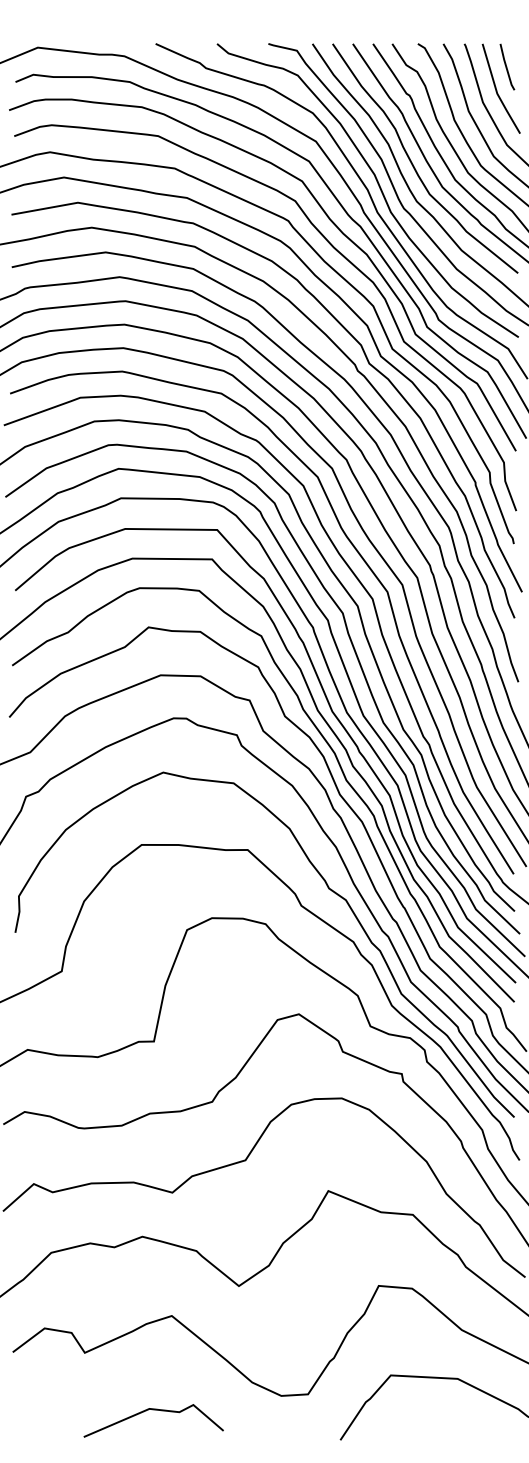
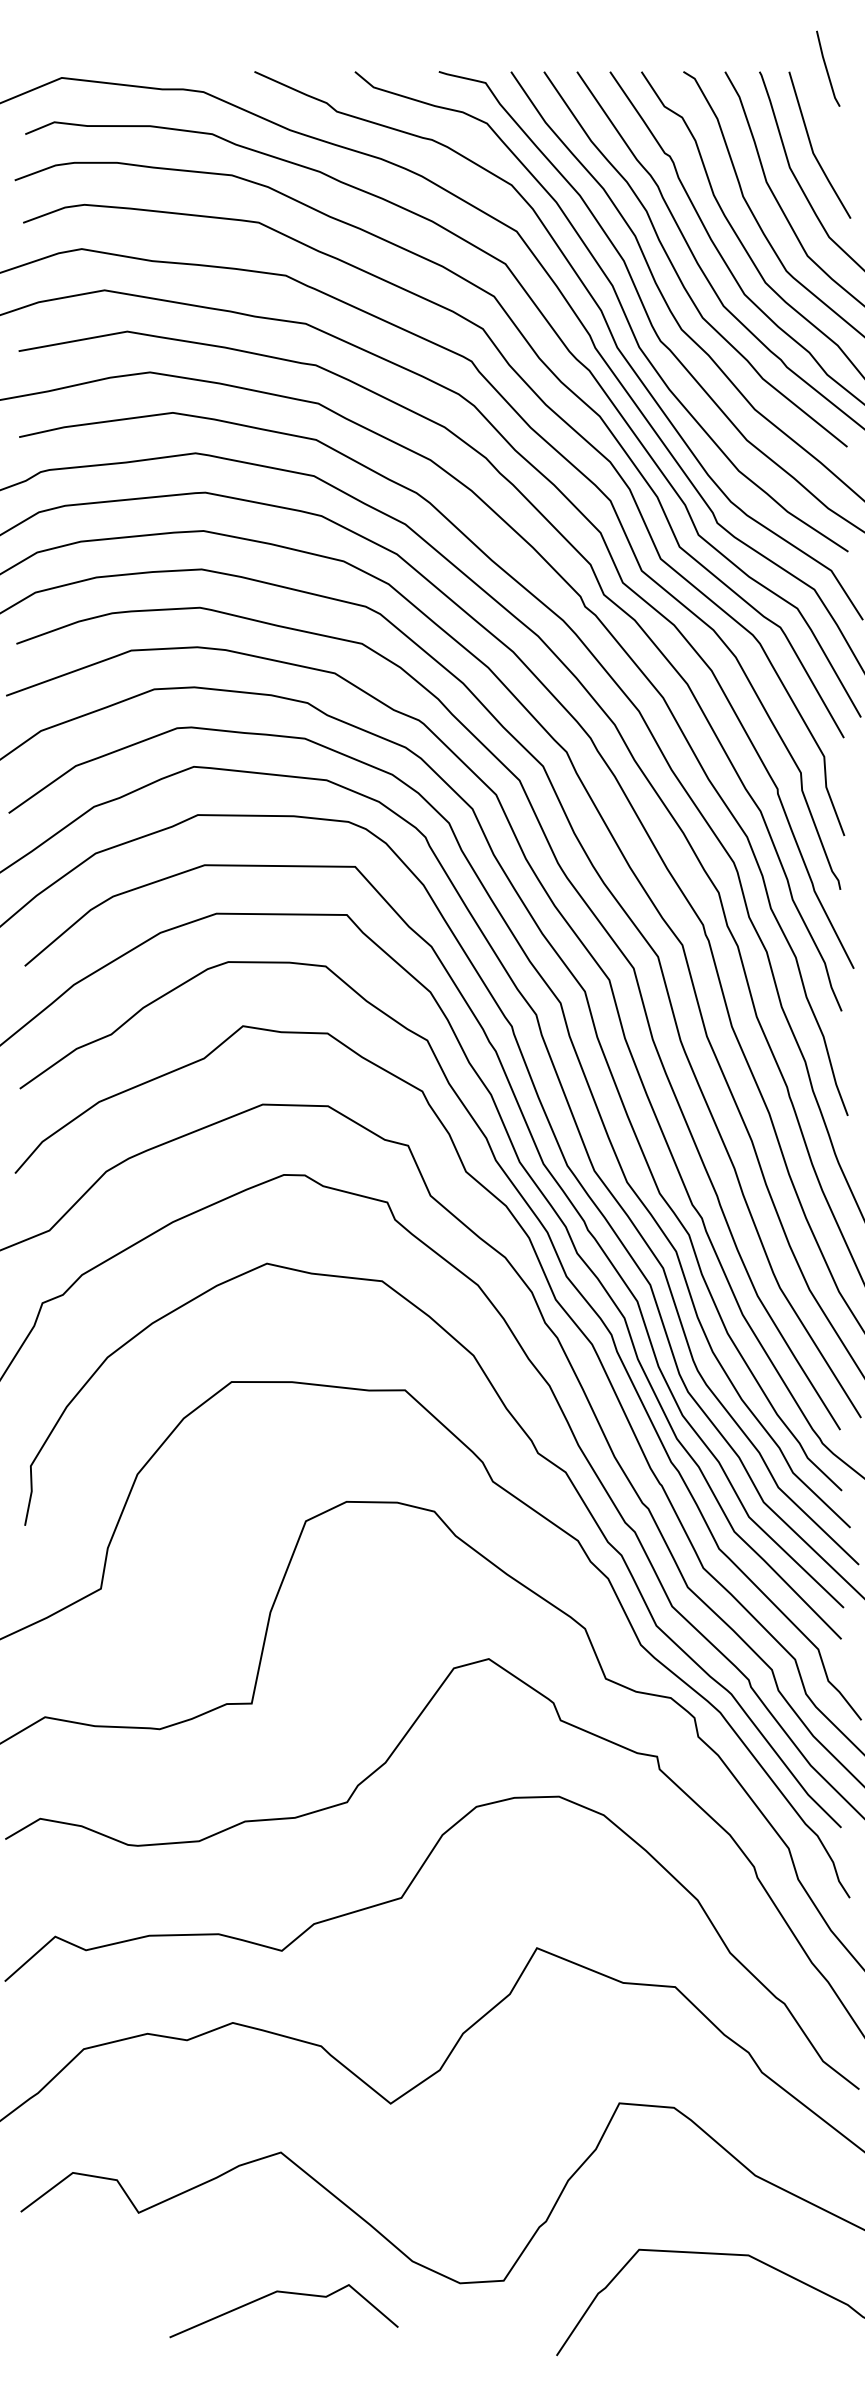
line: (507, 66) -> (828, 67), moved
line: (153, 1410) -> (283, 2294), moved

